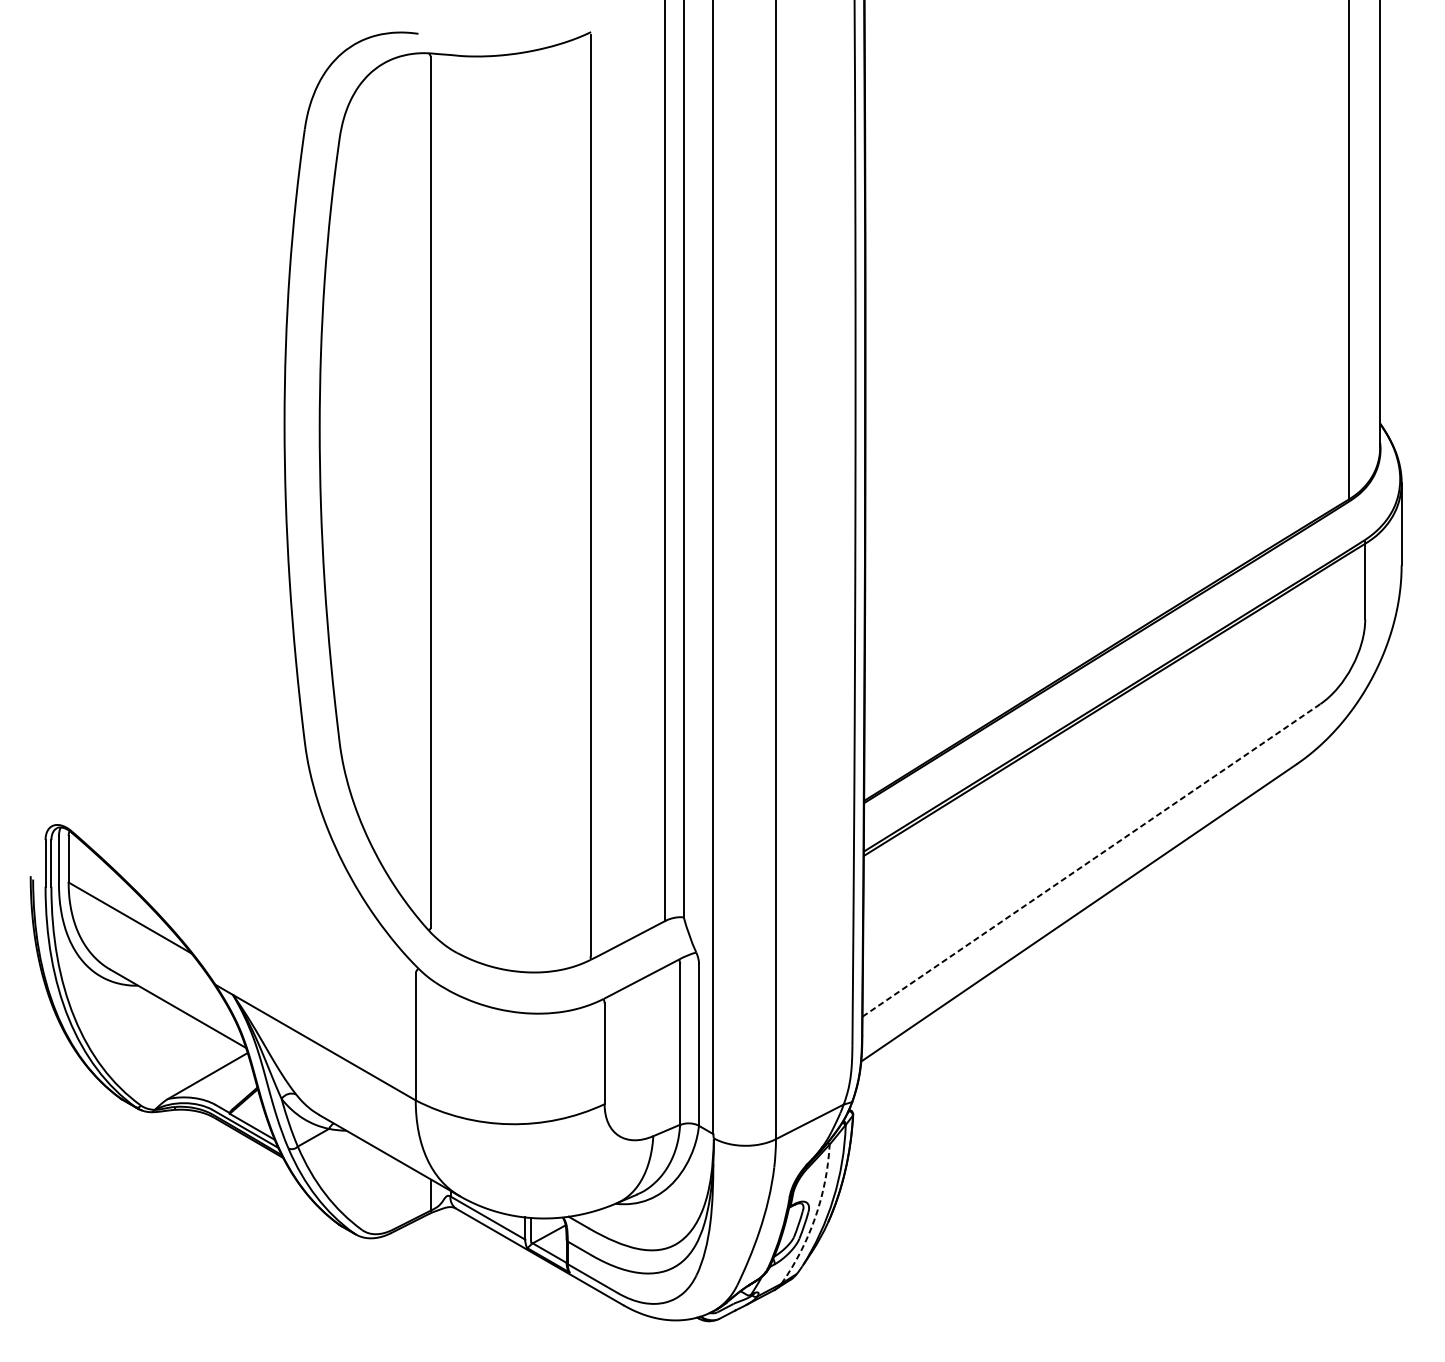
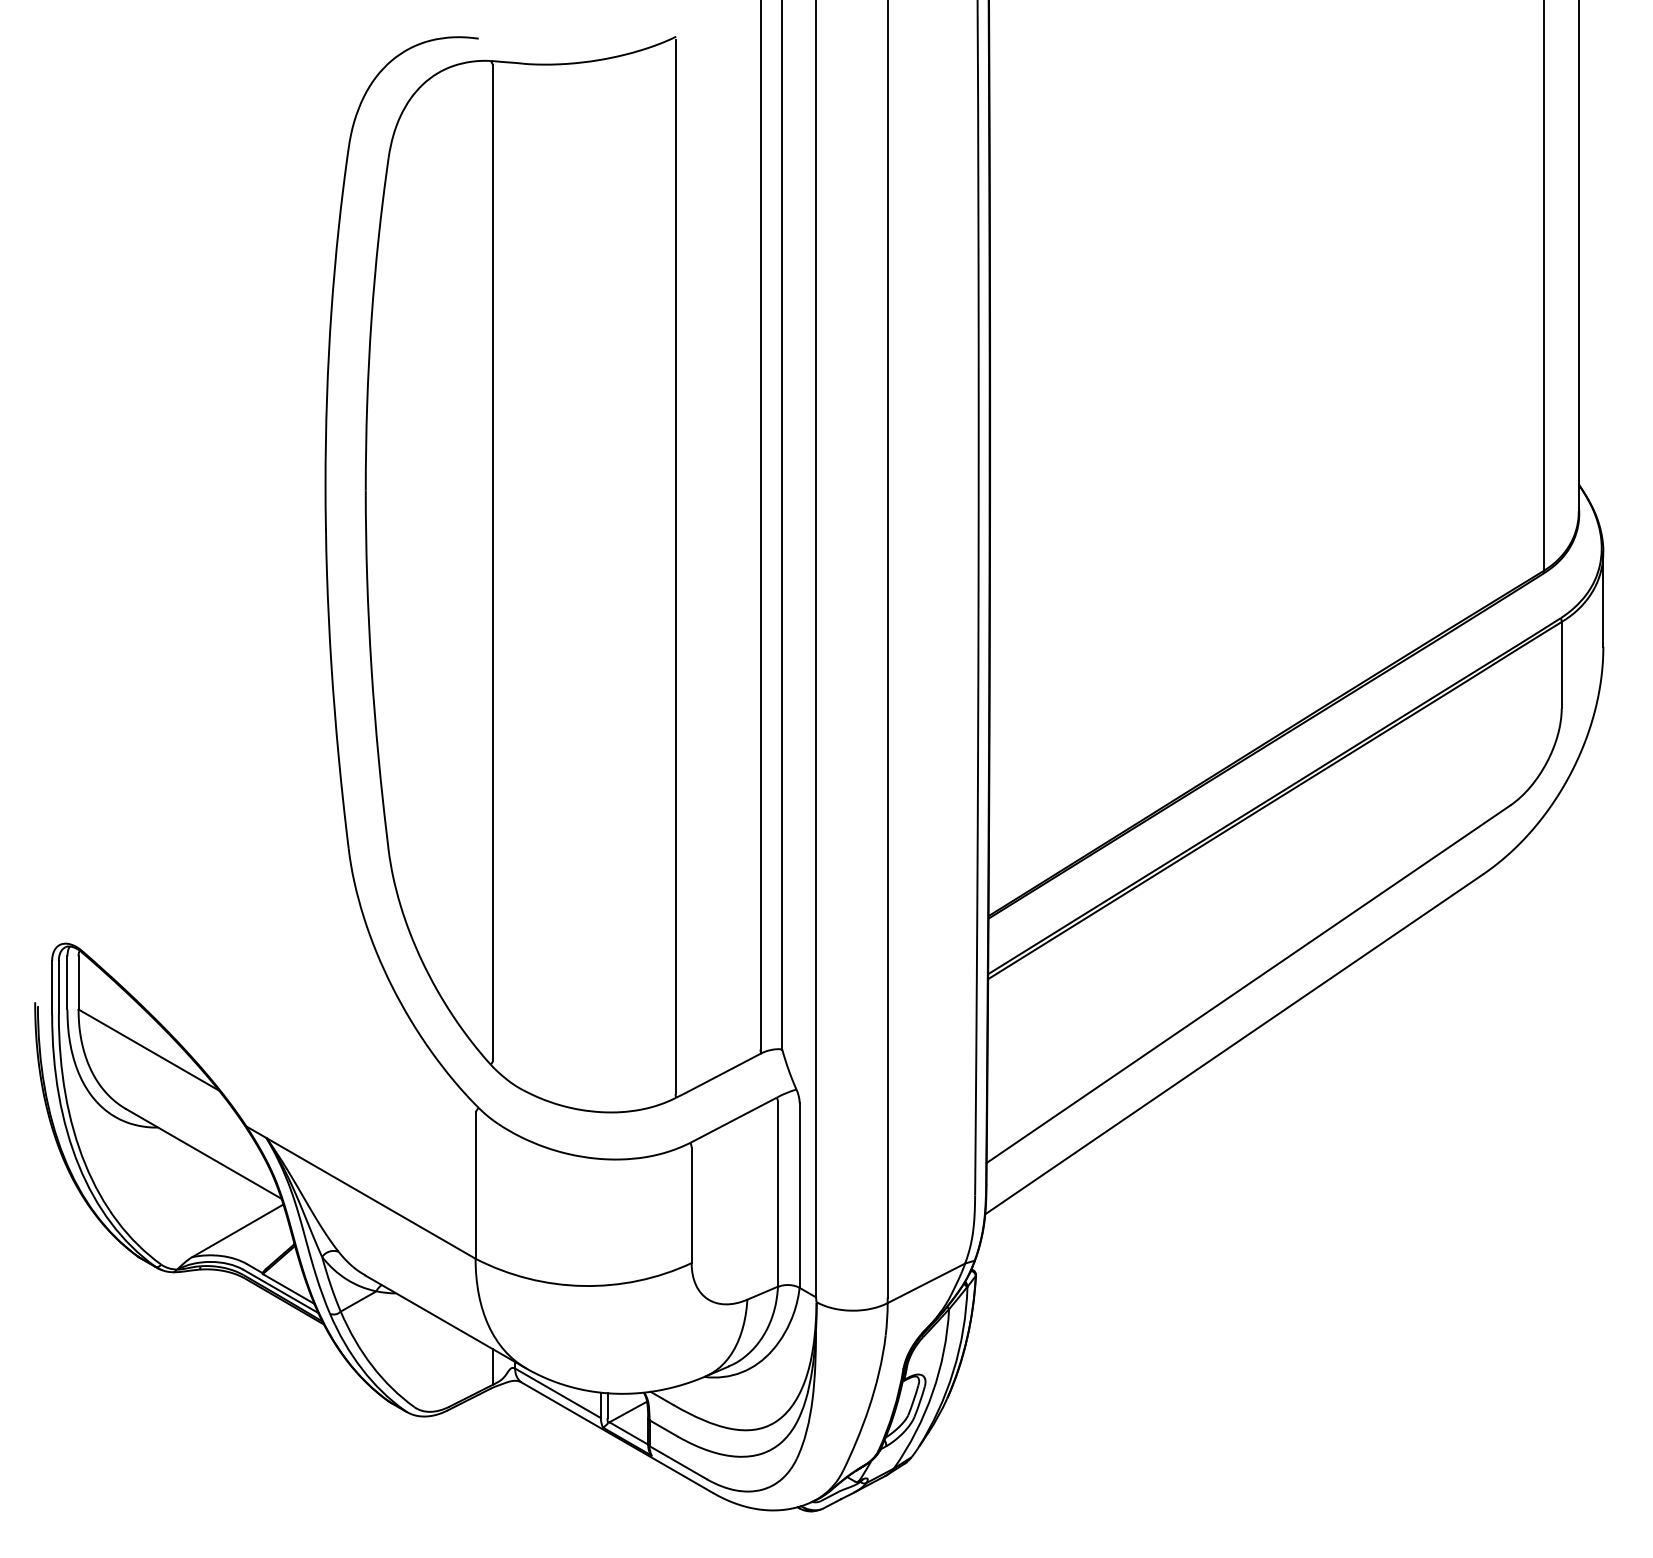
line: (1091, 859) -> (1248, 983), dashed -> solid
arc: (815, 1217) -> (932, 1392), dashed -> solid

